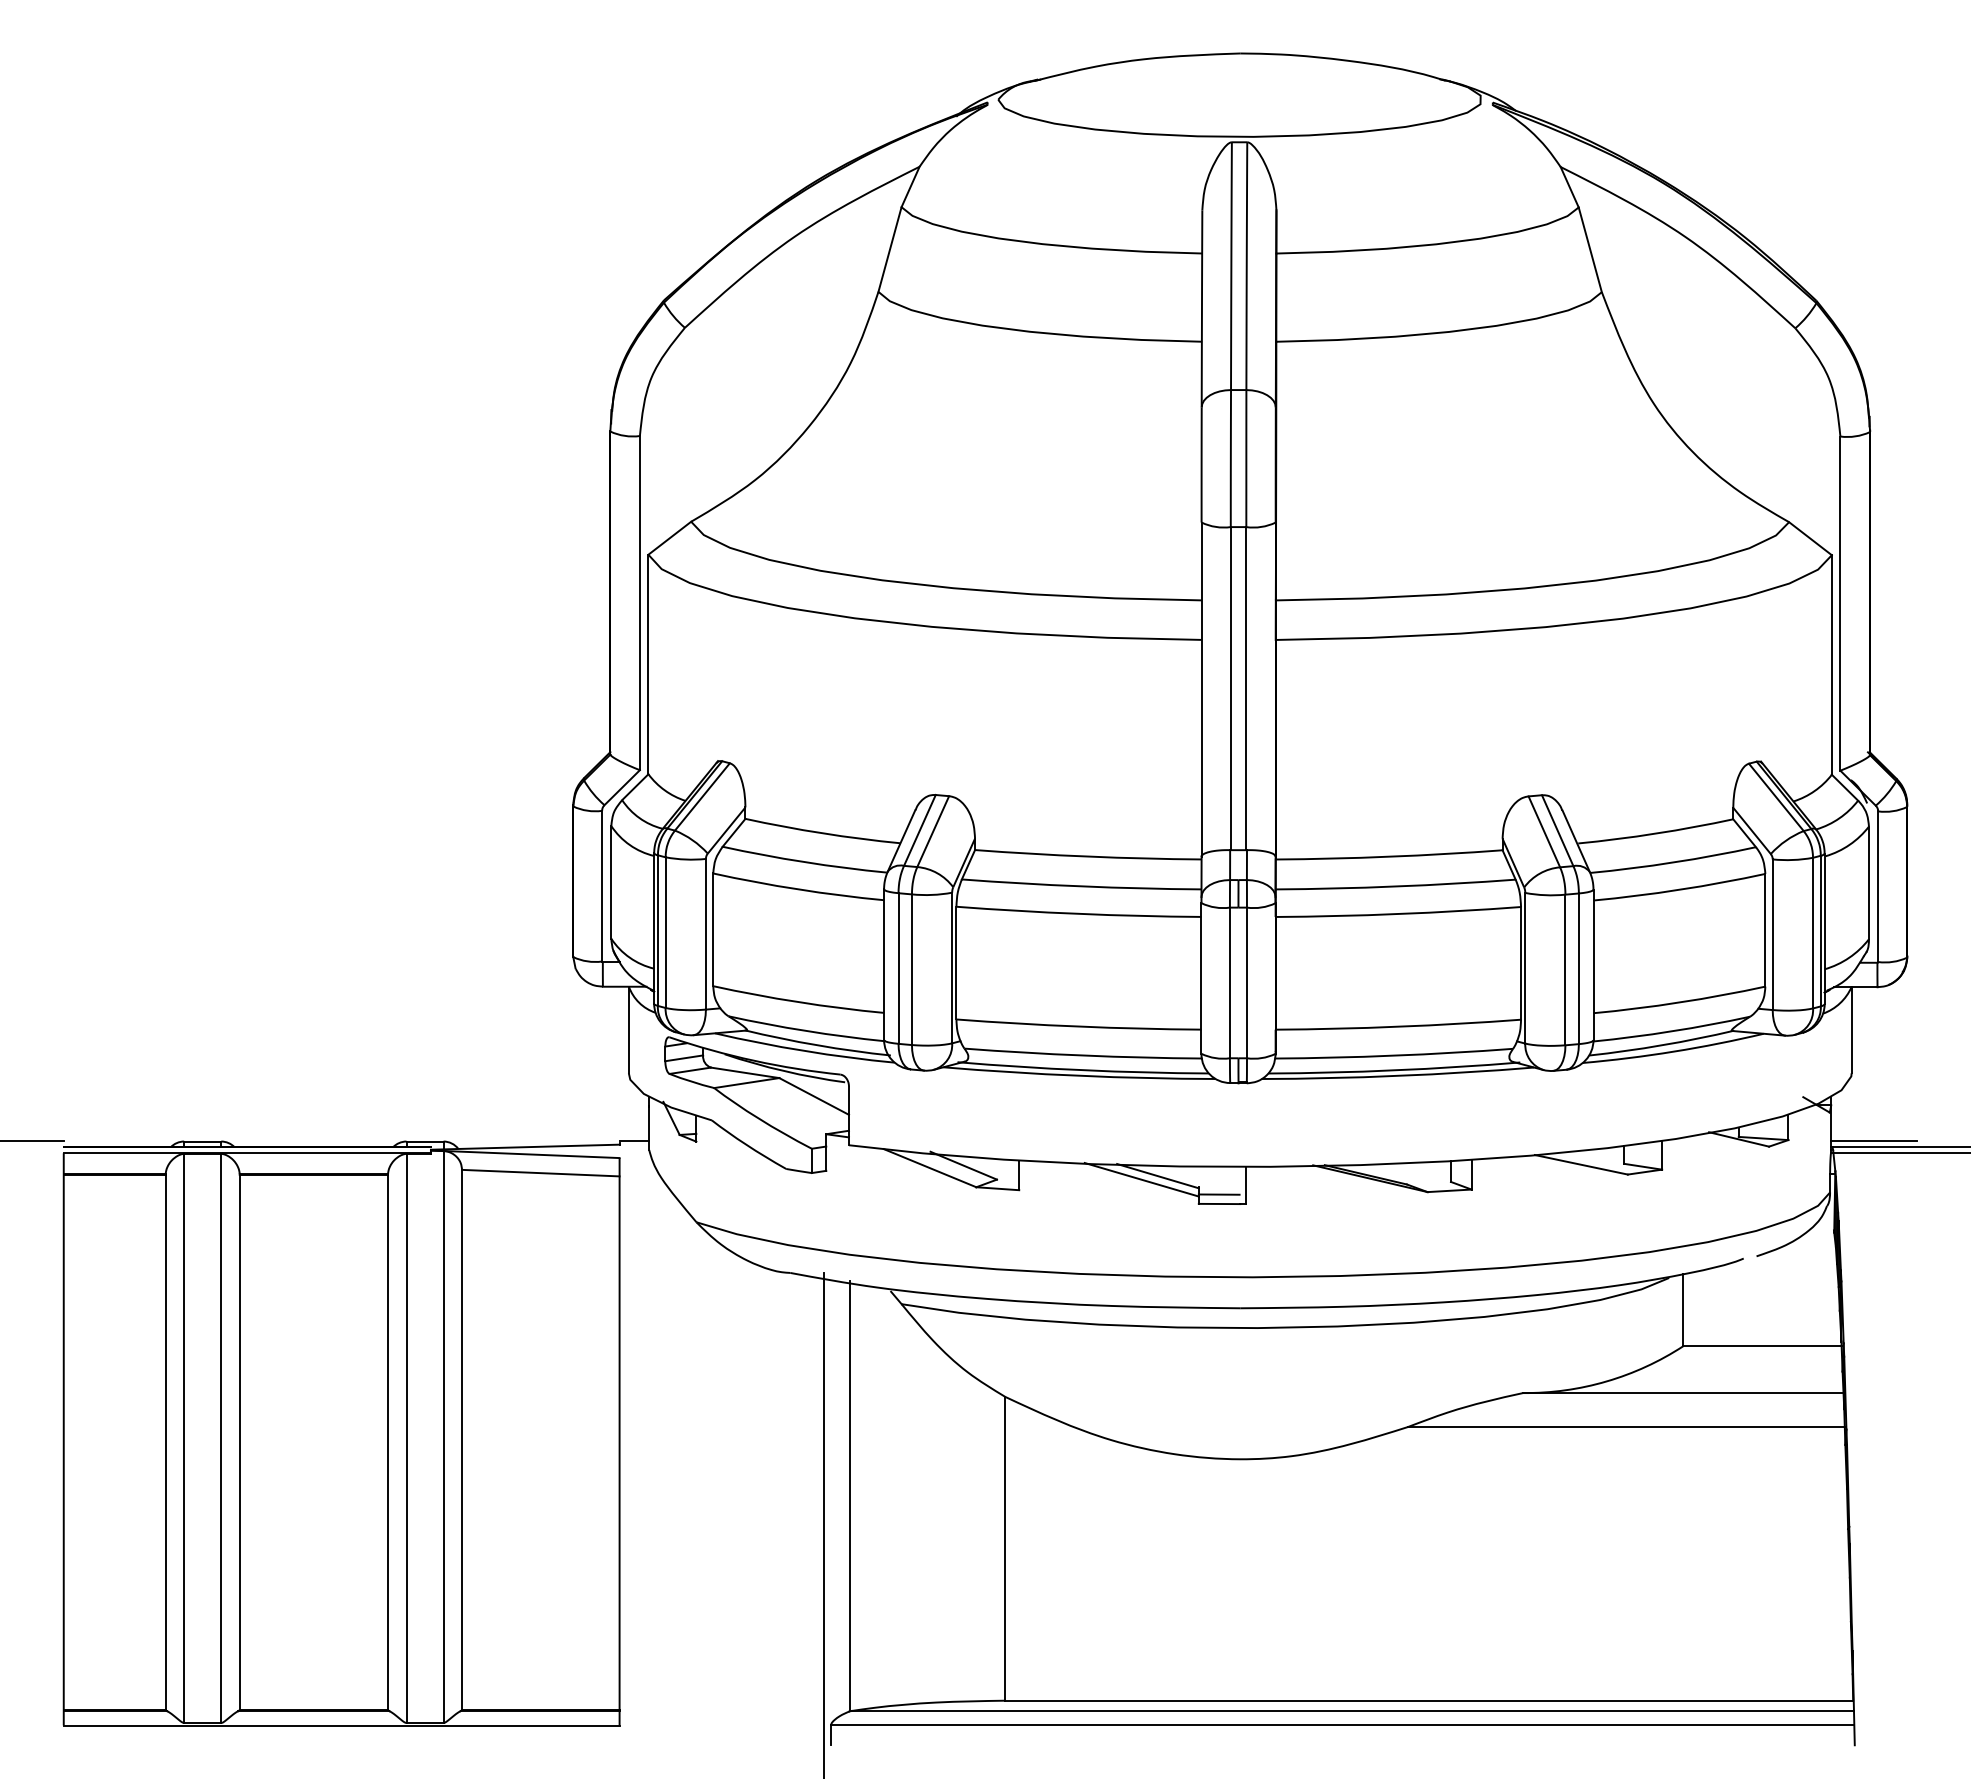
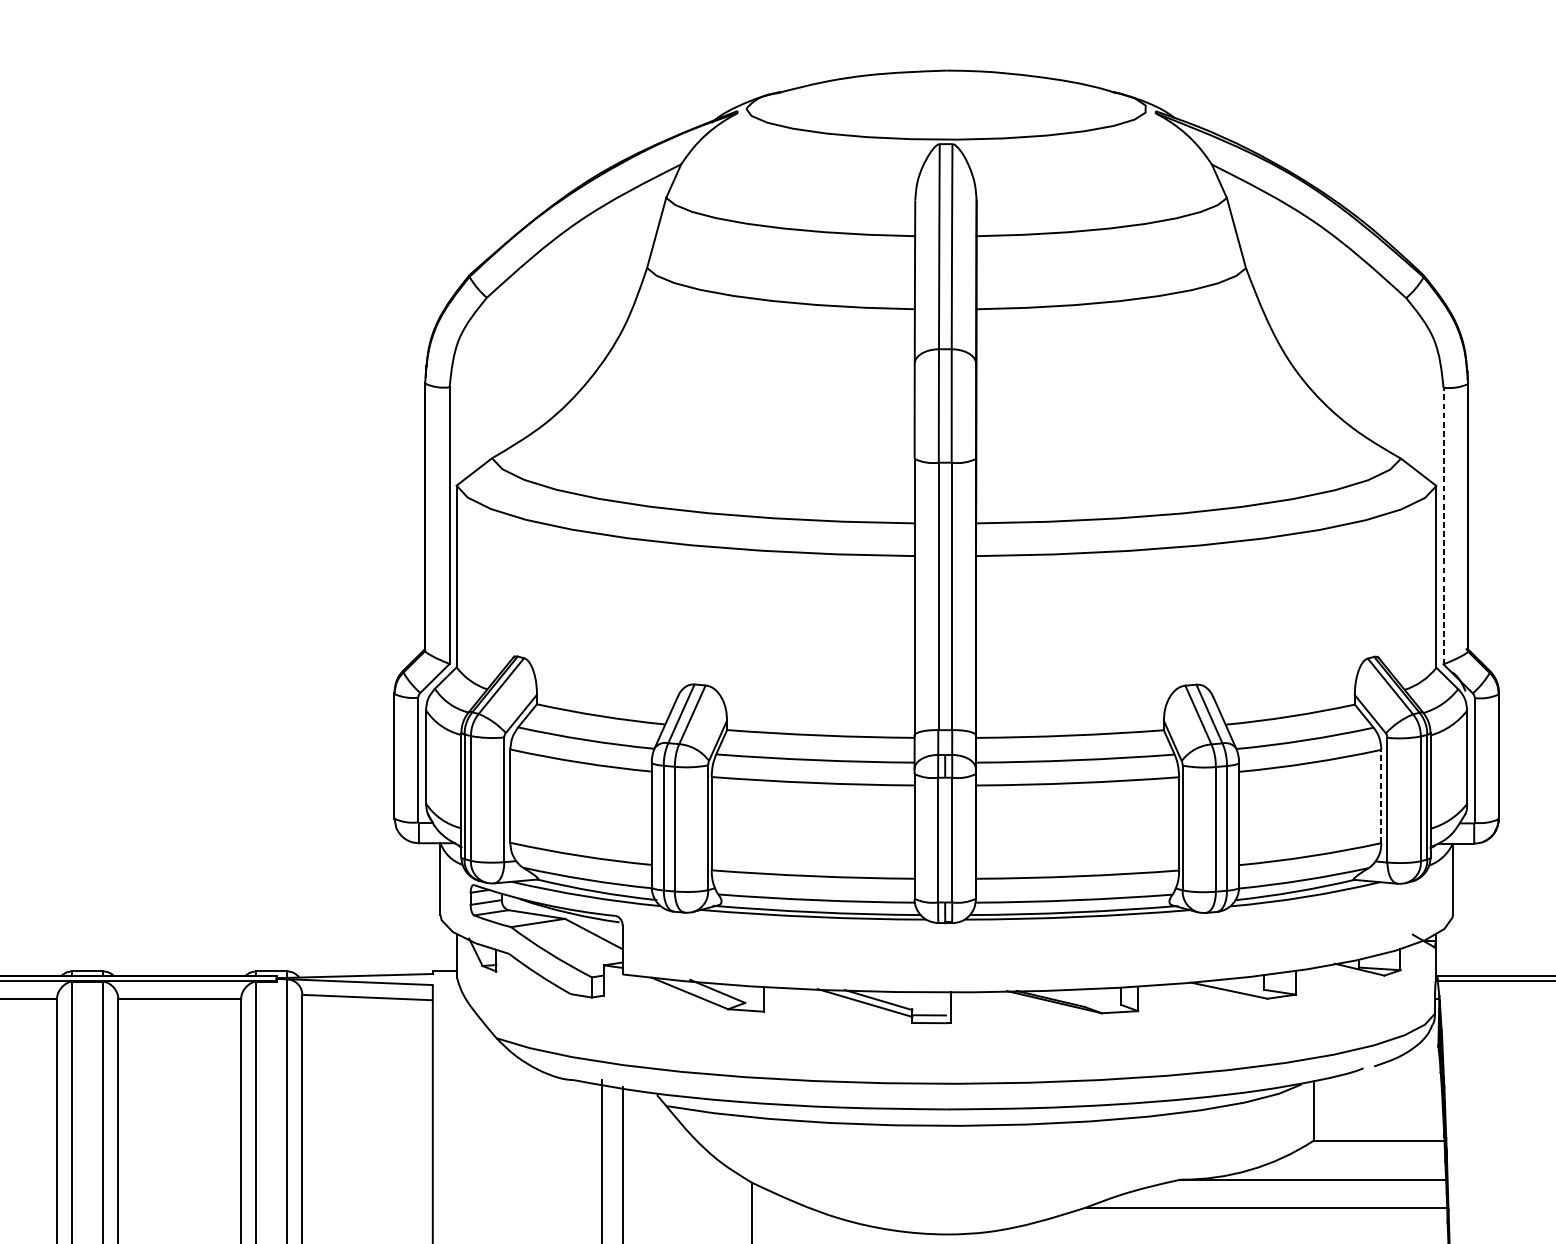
line: (1840, 603) -> (1443, 525), solid -> dashed
line: (1765, 929) -> (1381, 795), solid -> dashed
line: (1873, 1141) -> (1470, 971), removed

